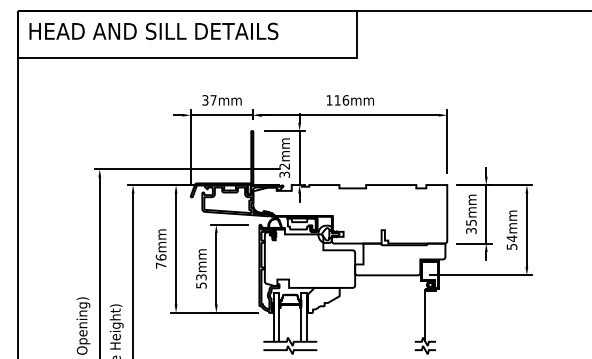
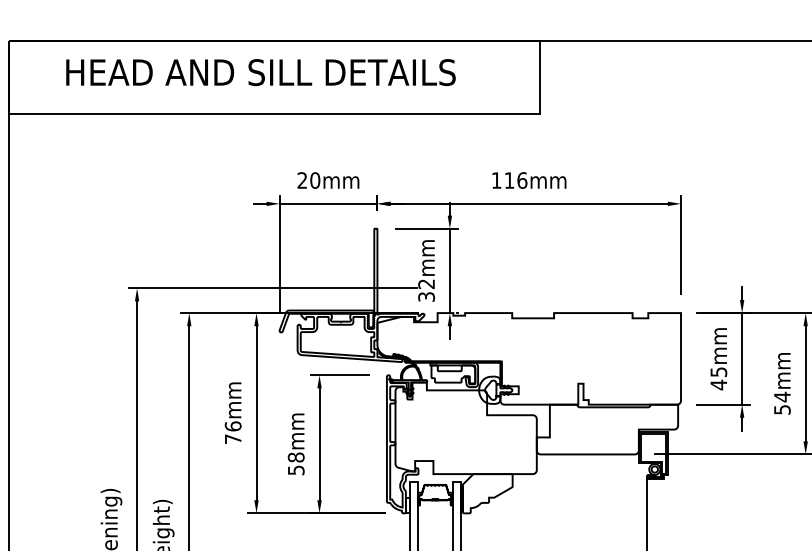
text: (153, 30) -> (260, 71), moved
text: (209, 100) -> (308, 180), 37mm -> 20mm
text: (471, 230) -> (718, 384), 35mm -> 45mm
text: (201, 277) -> (296, 457), 53mm -> 58mm

